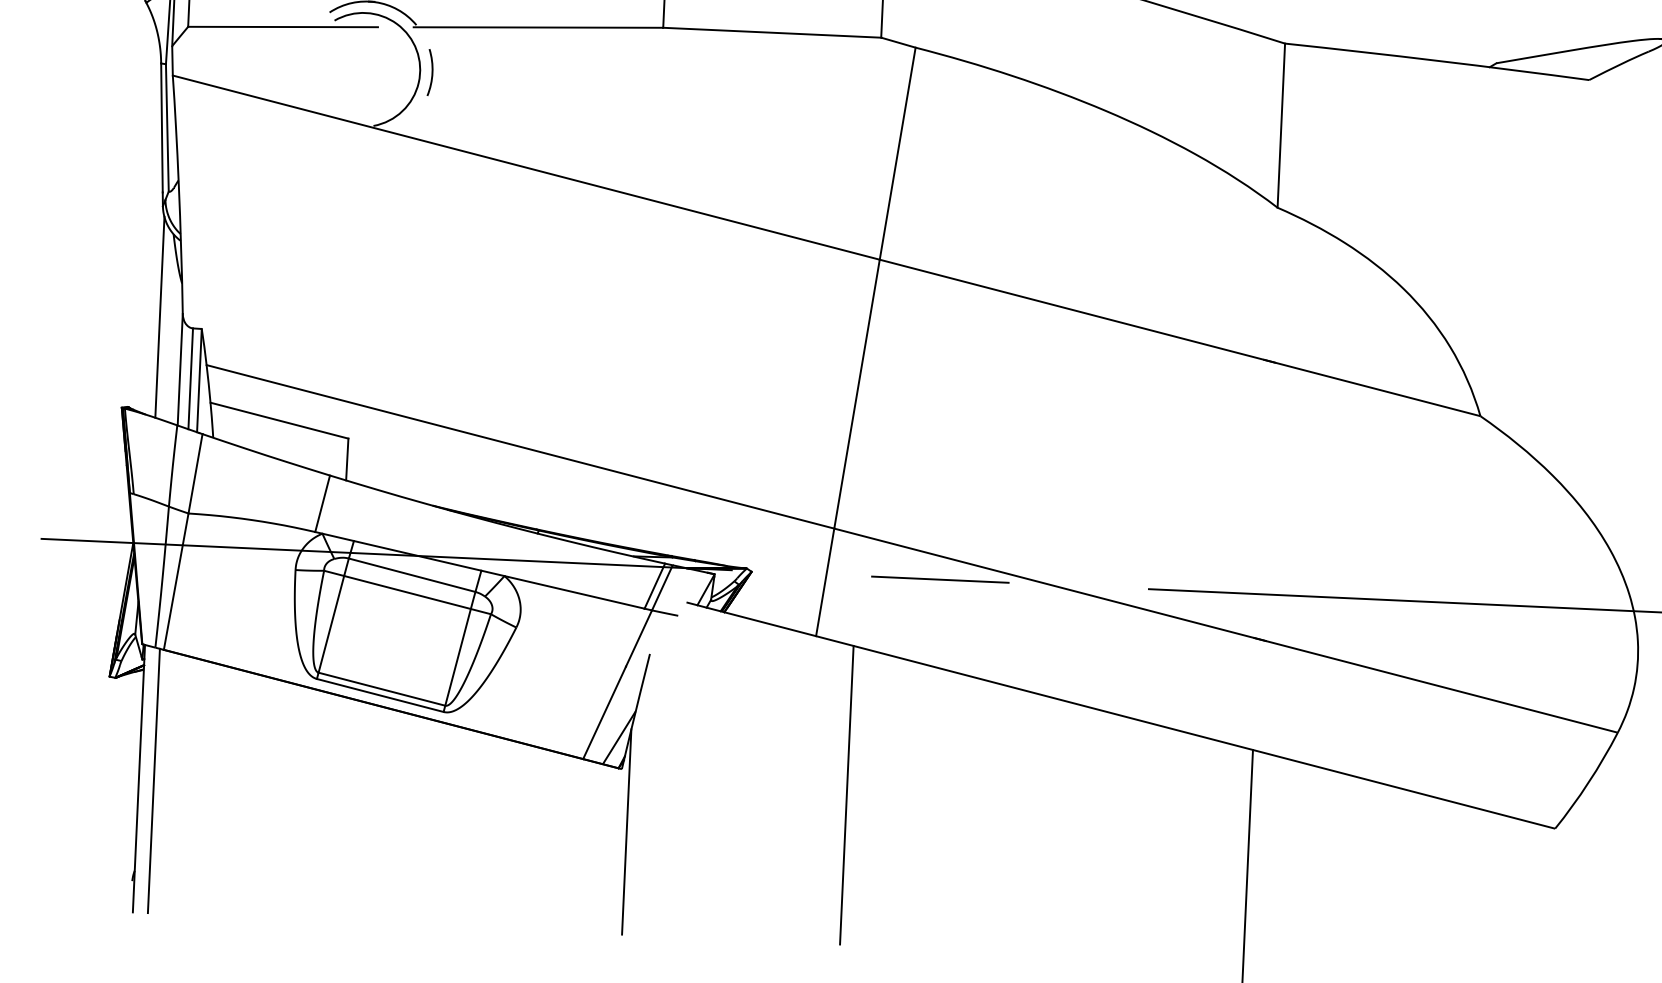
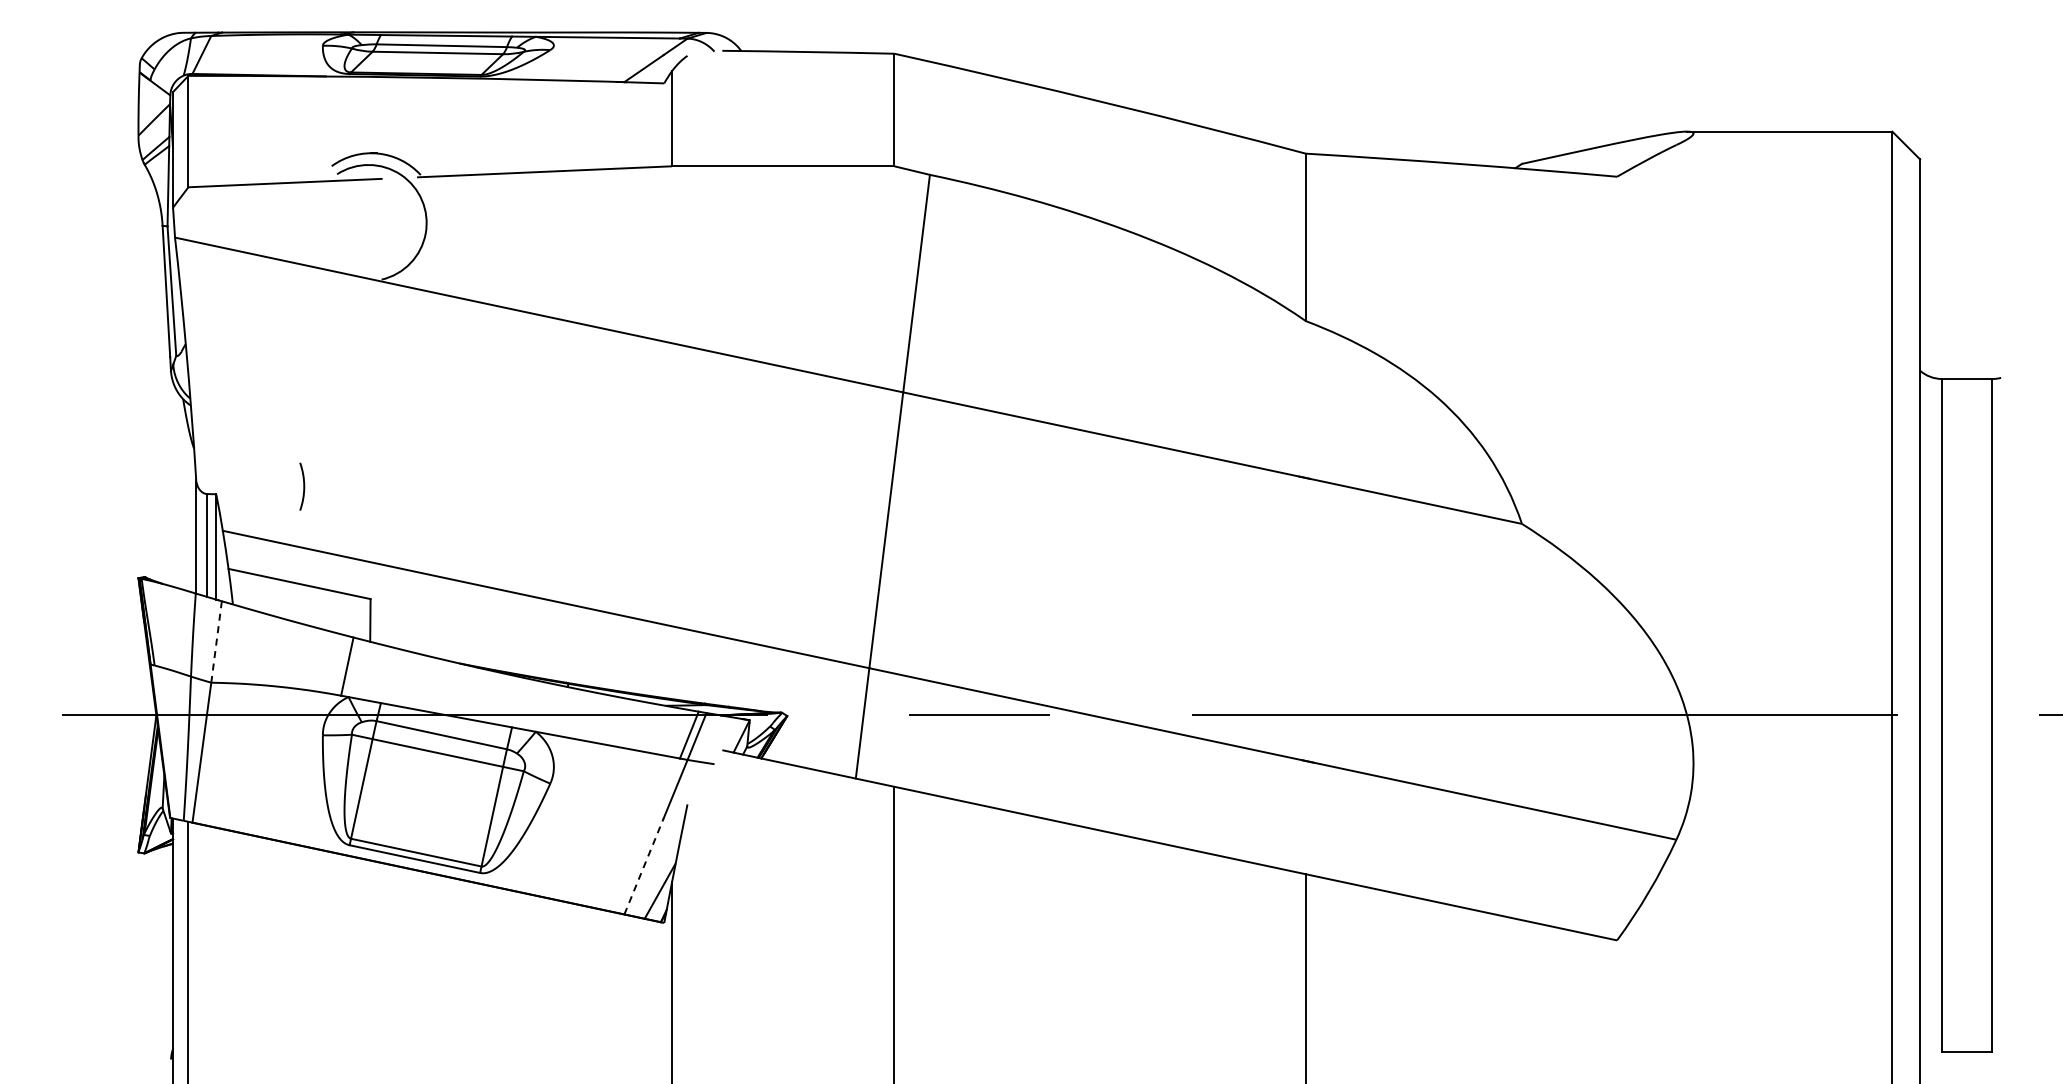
arc: (431, 72) -> (303, 486), moved
line: (160, 316) -> (173, 483), removed
line: (195, 474) -> (216, 642), solid -> dashed
line: (605, 712) -> (644, 866), solid -> dashed

